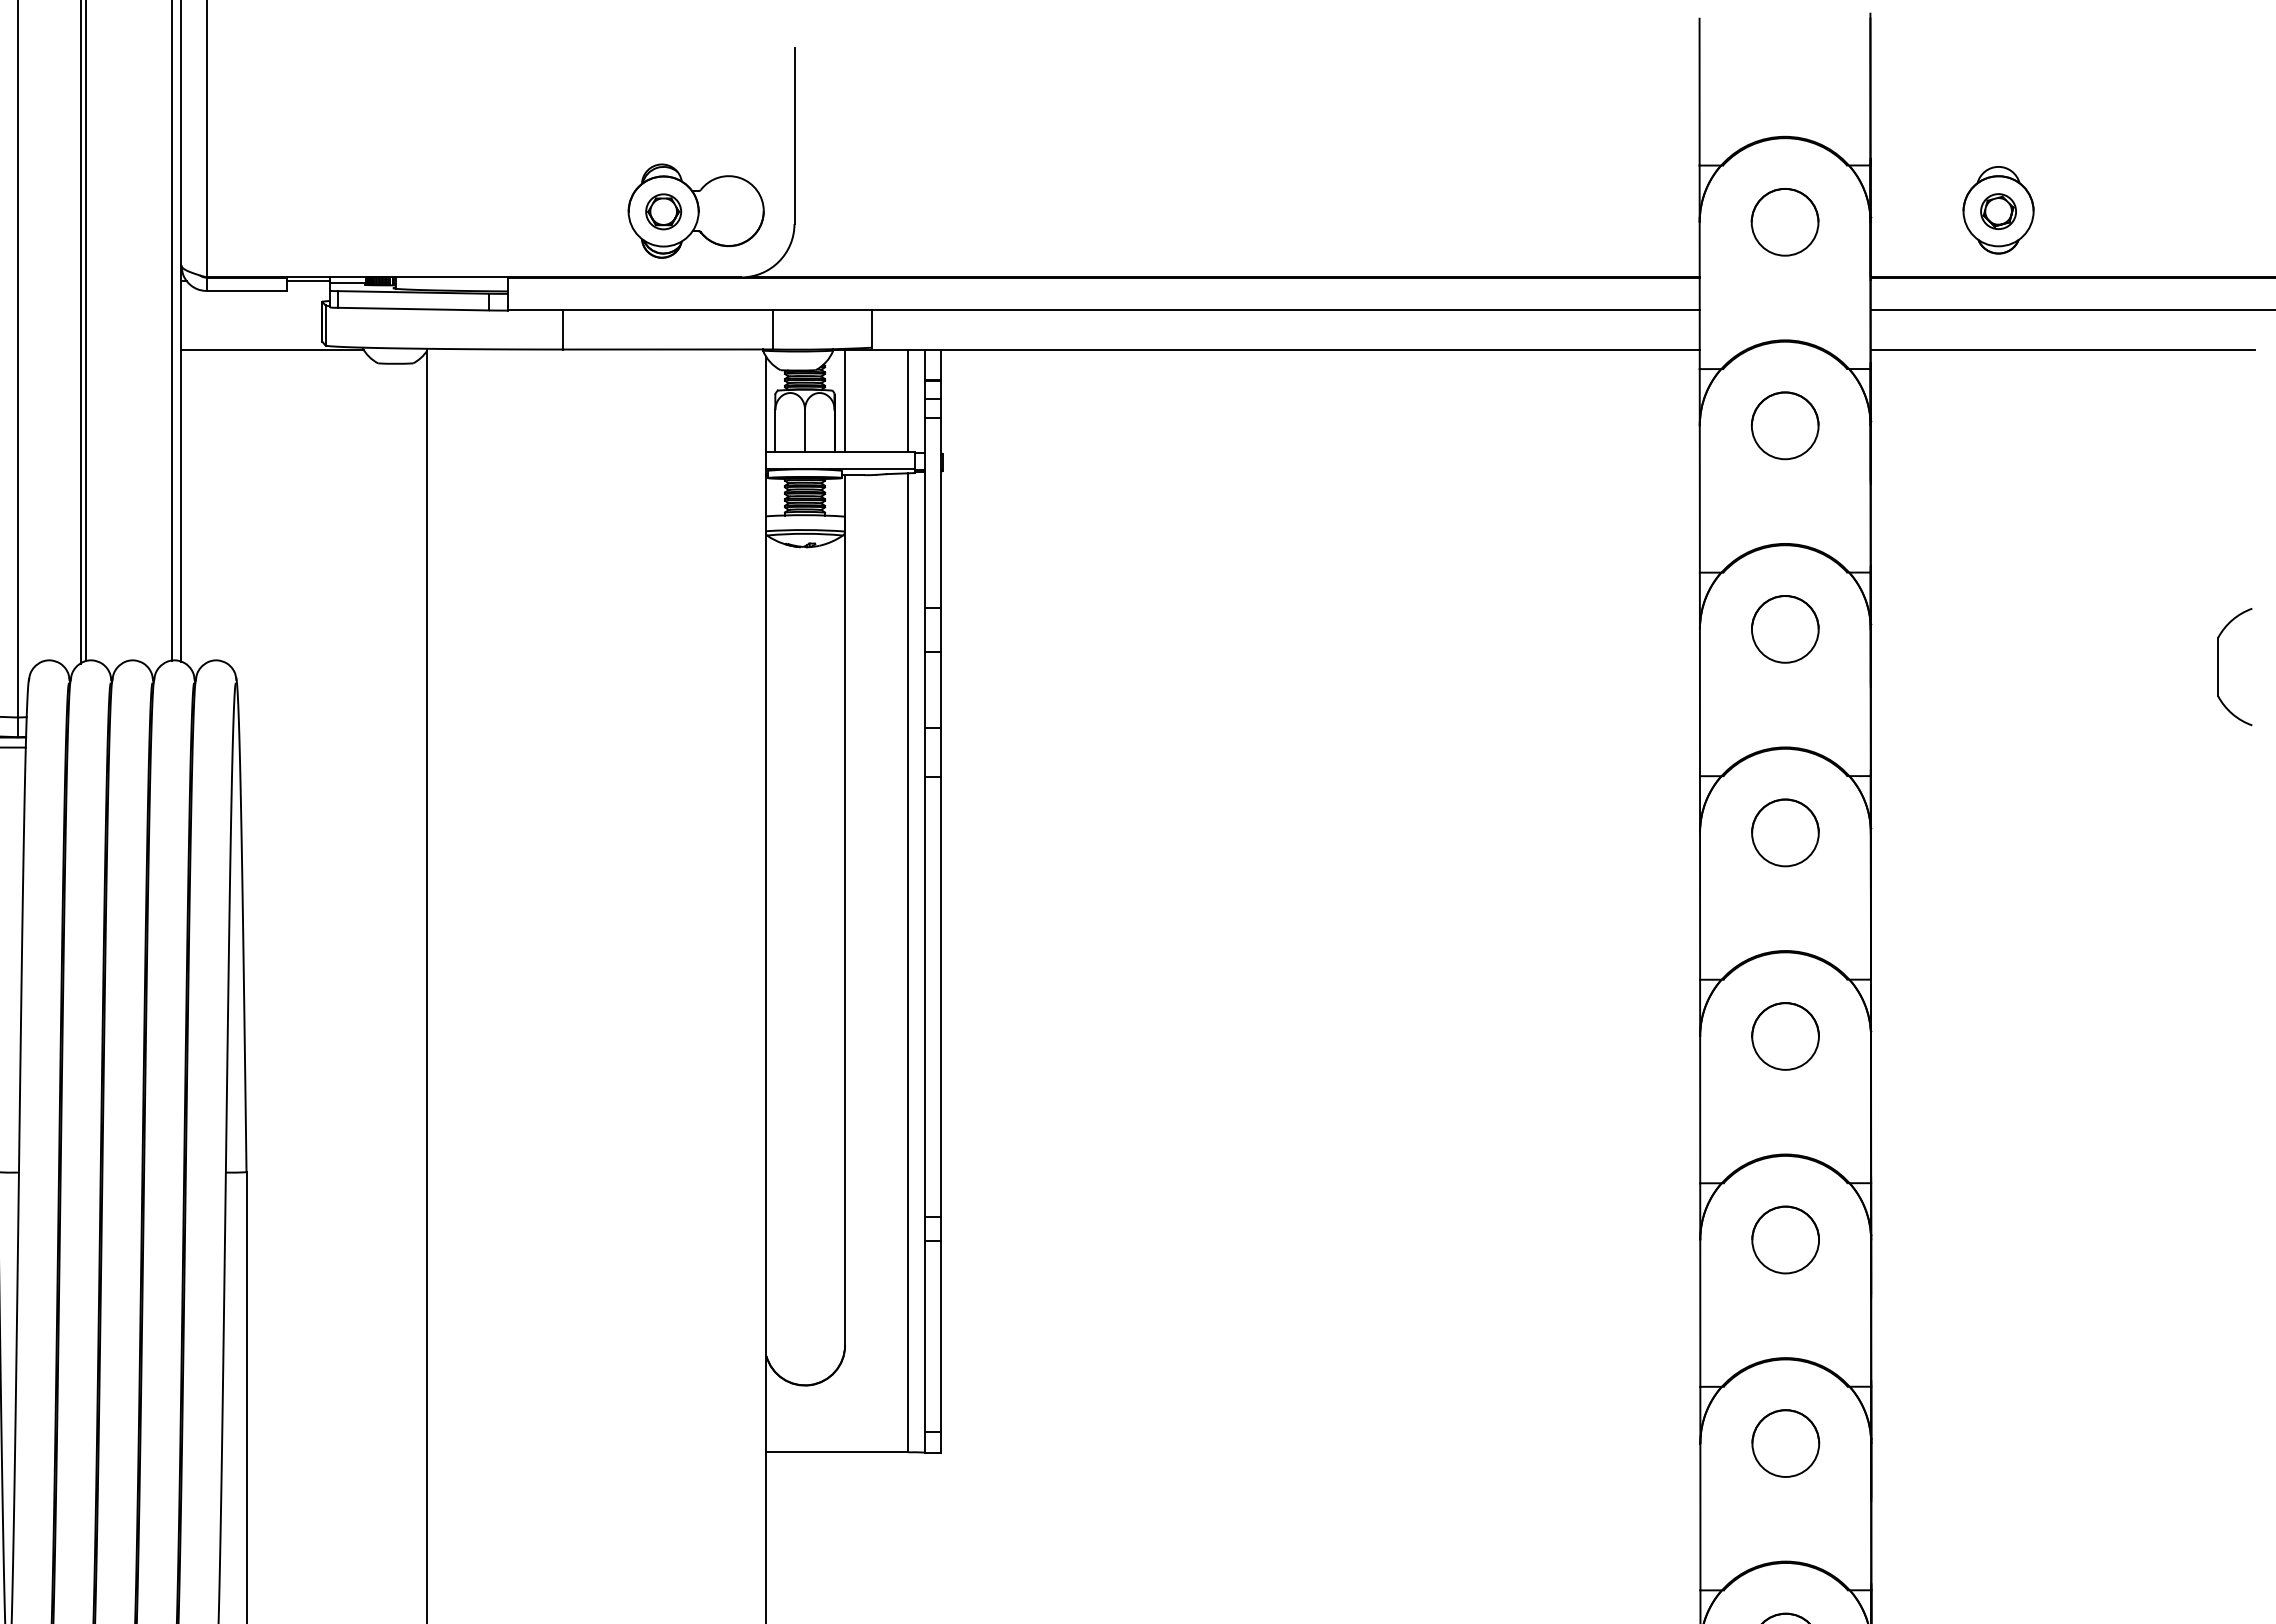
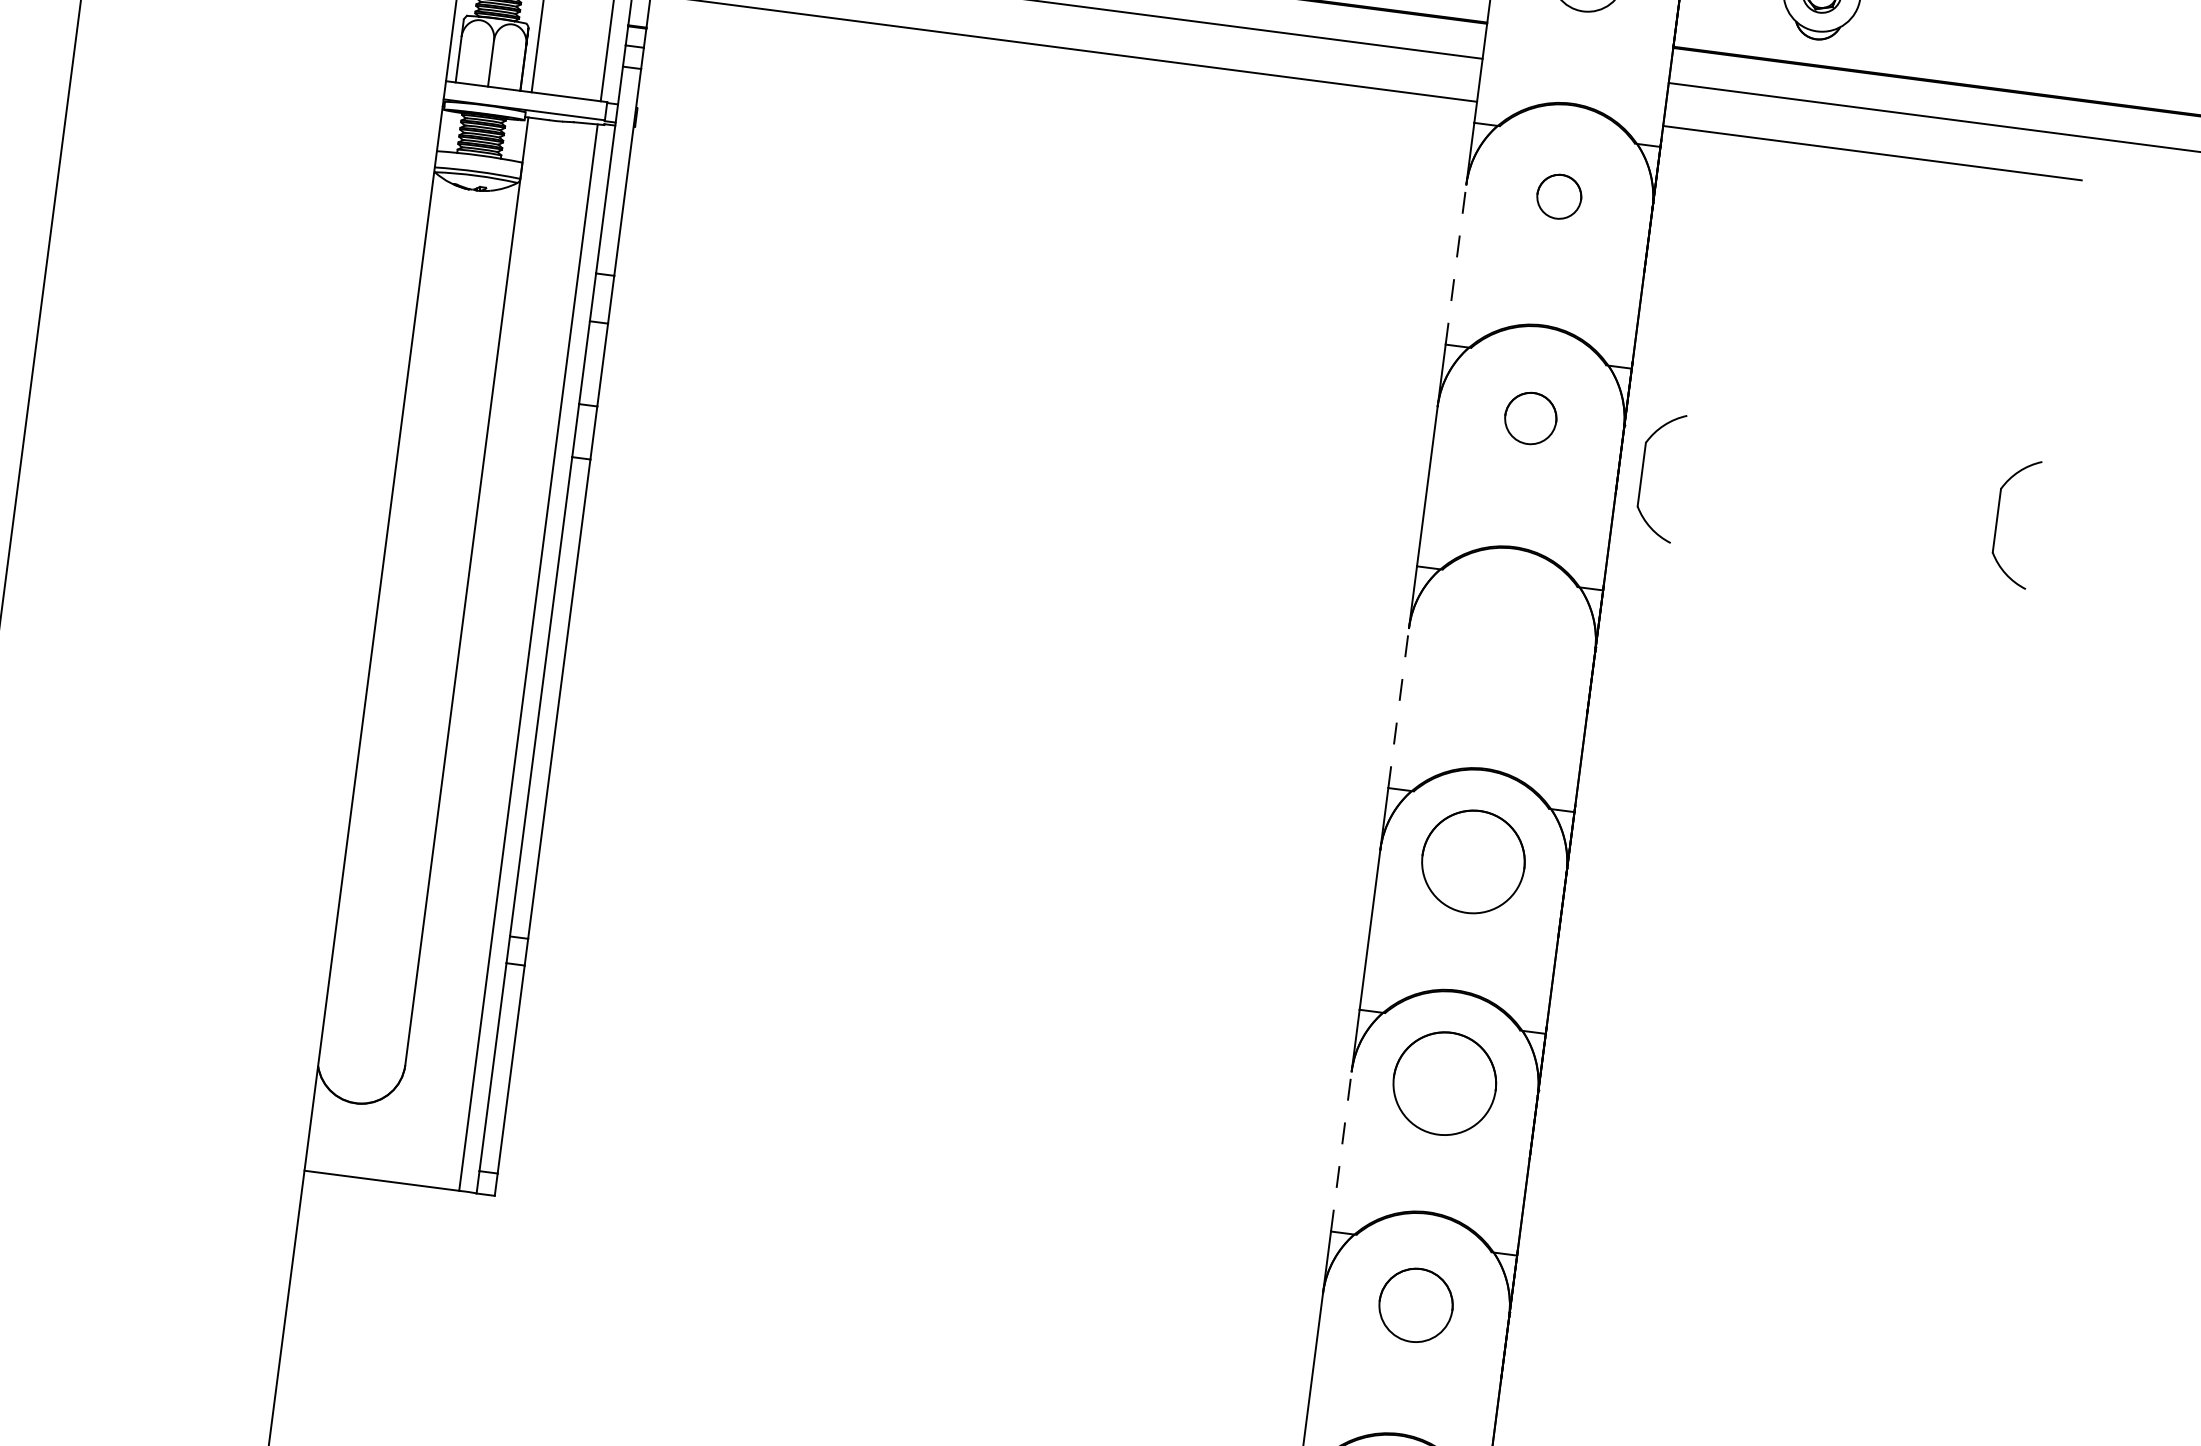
part: (1784, 425) -> (1558, 196), size x0.6
line: (1699, 498) -> (1455, 263), solid -> dashed
circle: (1785, 629) -> (1530, 418), size x0.7
part: (1892, 667) -> (1642, 475), added
part: (1785, 832) -> (1502, 639), removed
line: (1700, 905) -> (1399, 707), solid -> dashed
circle: (1785, 1036) -> (1473, 861), size x1.4
part: (1785, 1239) -> (1444, 1083), size x1.4
line: (1700, 1312) -> (1341, 1150), solid -> dashed

